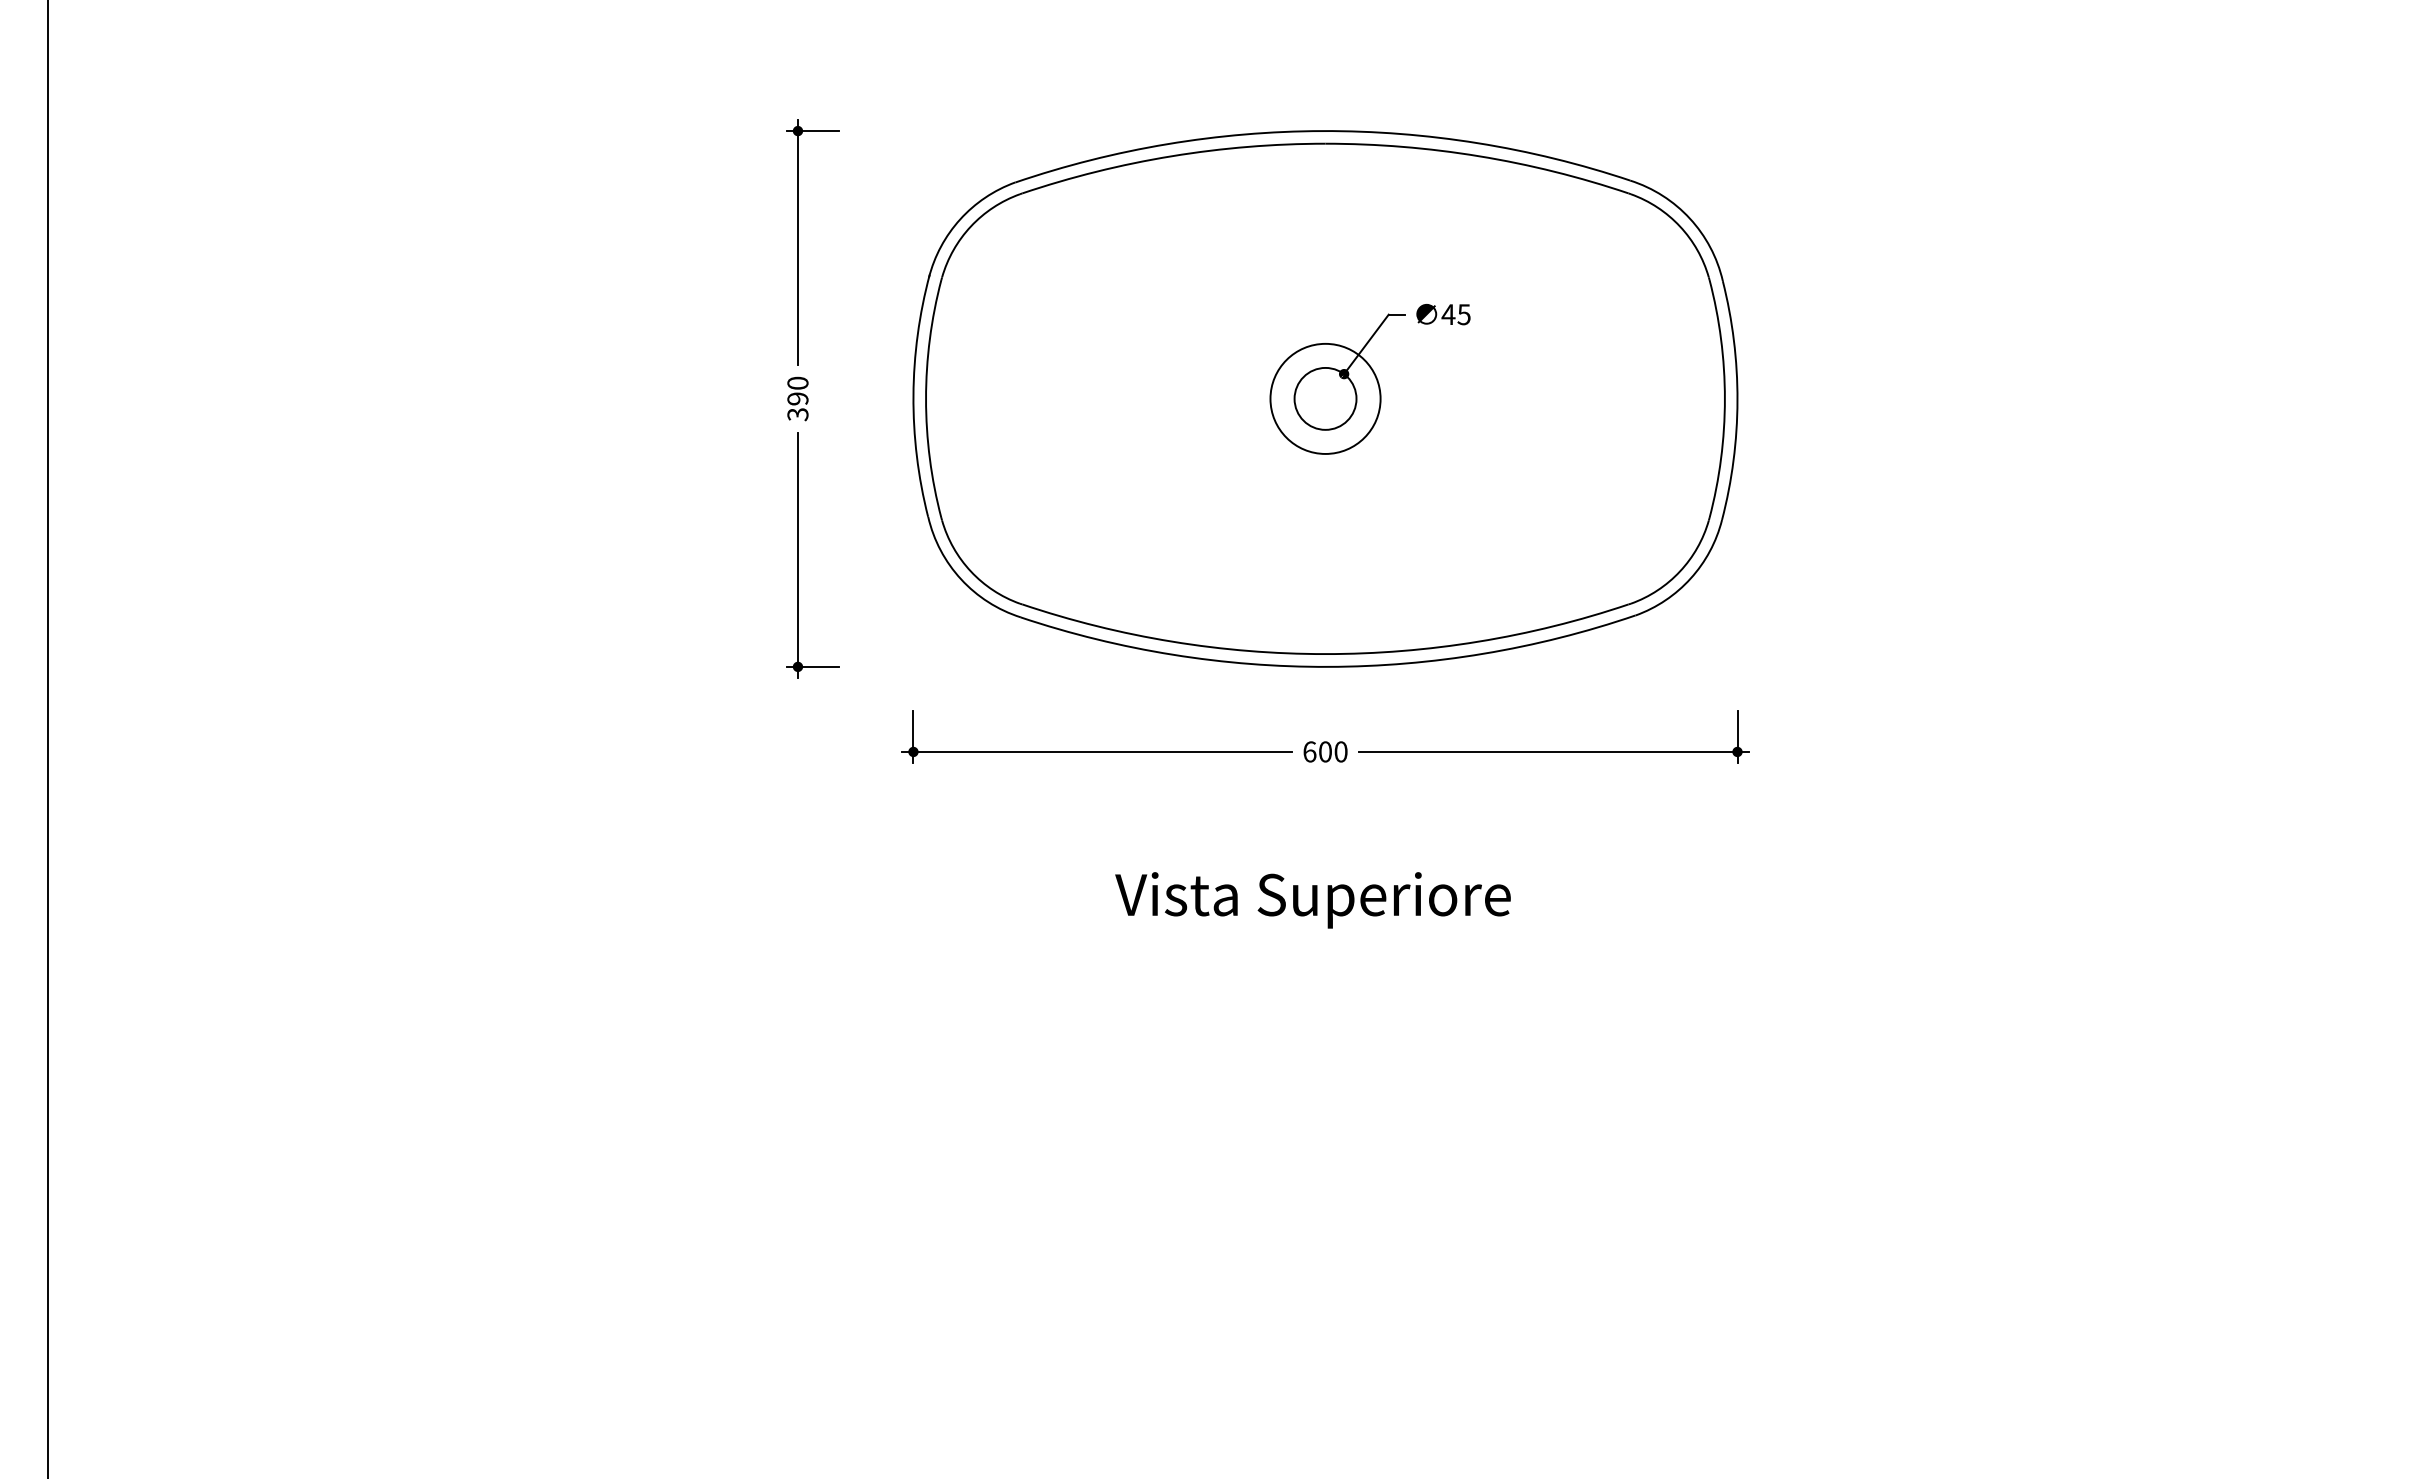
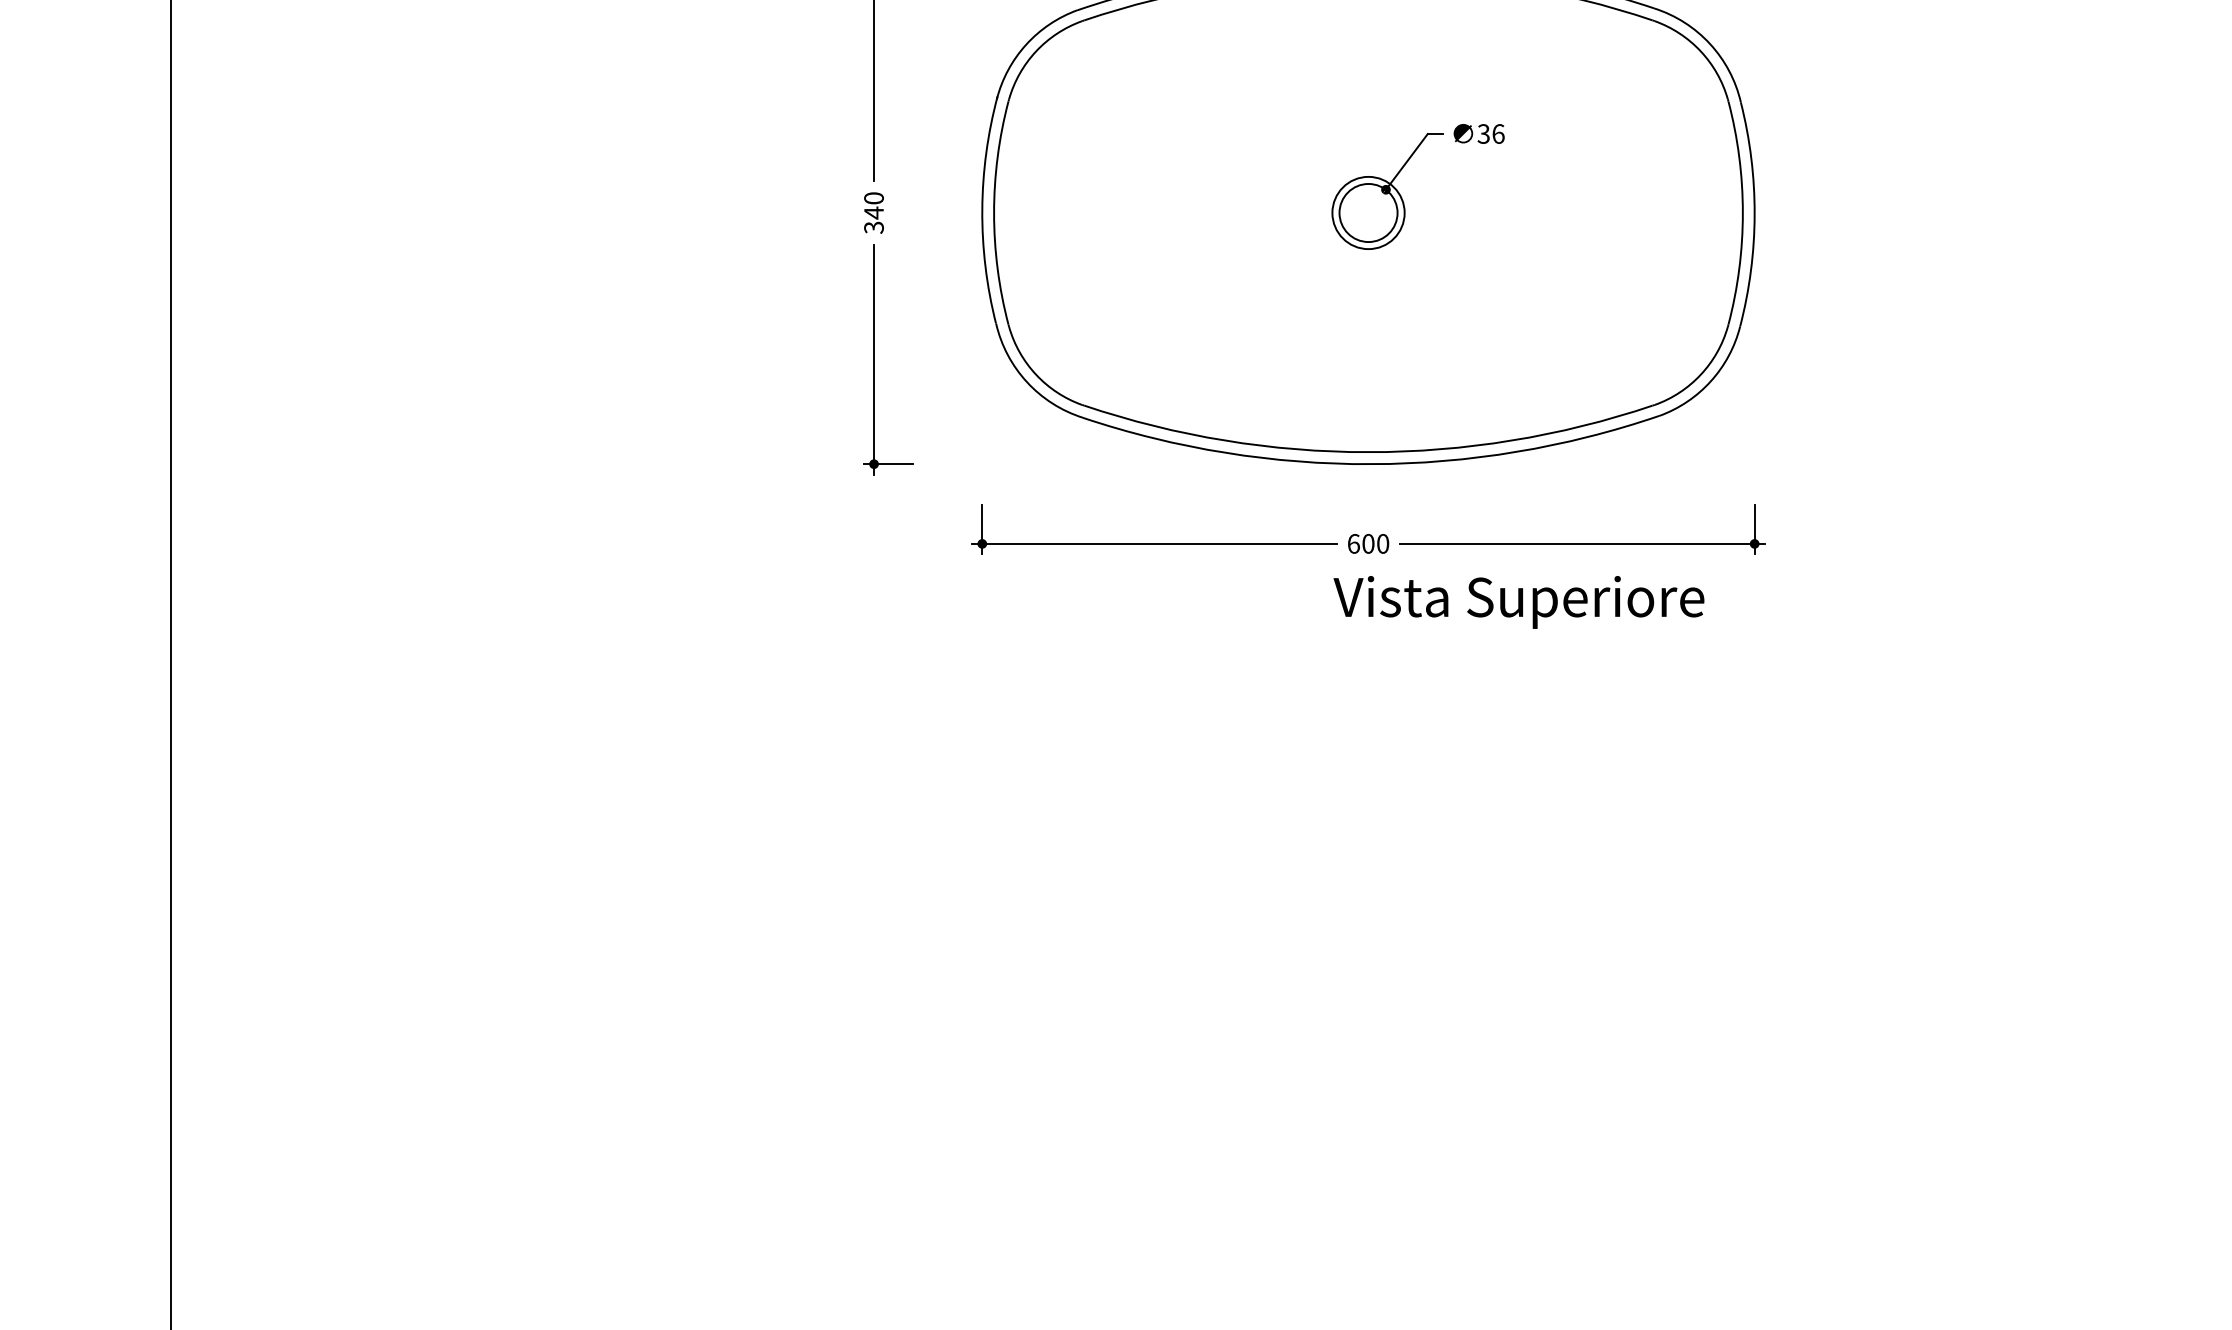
text: (1455, 314) -> (1490, 133), 45 -> 36
circle: (1325, 398) -> (1368, 212), size x0.7
text: (797, 399) -> (873, 213), 390 -> 340
text: (1312, 900) -> (1518, 602), moved

